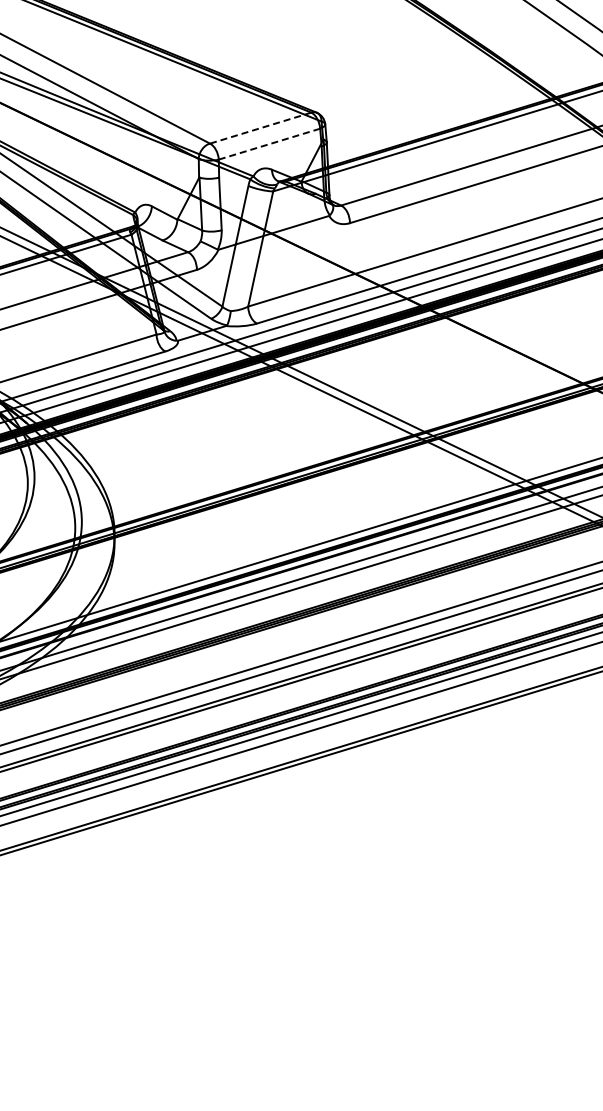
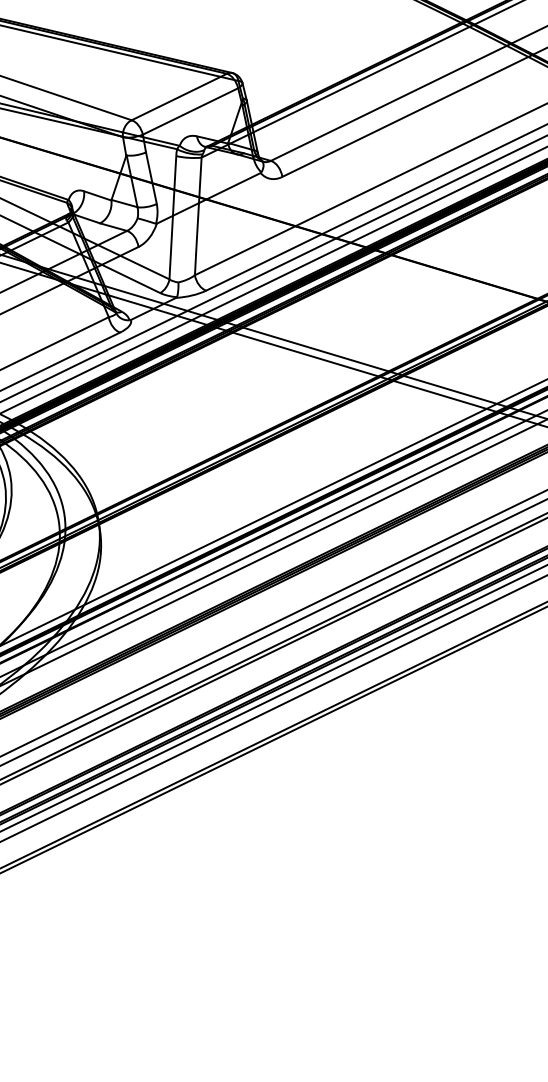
line: (260, 128) -> (179, 97), dashed -> solid
line: (269, 144) -> (190, 111), dashed -> solid

